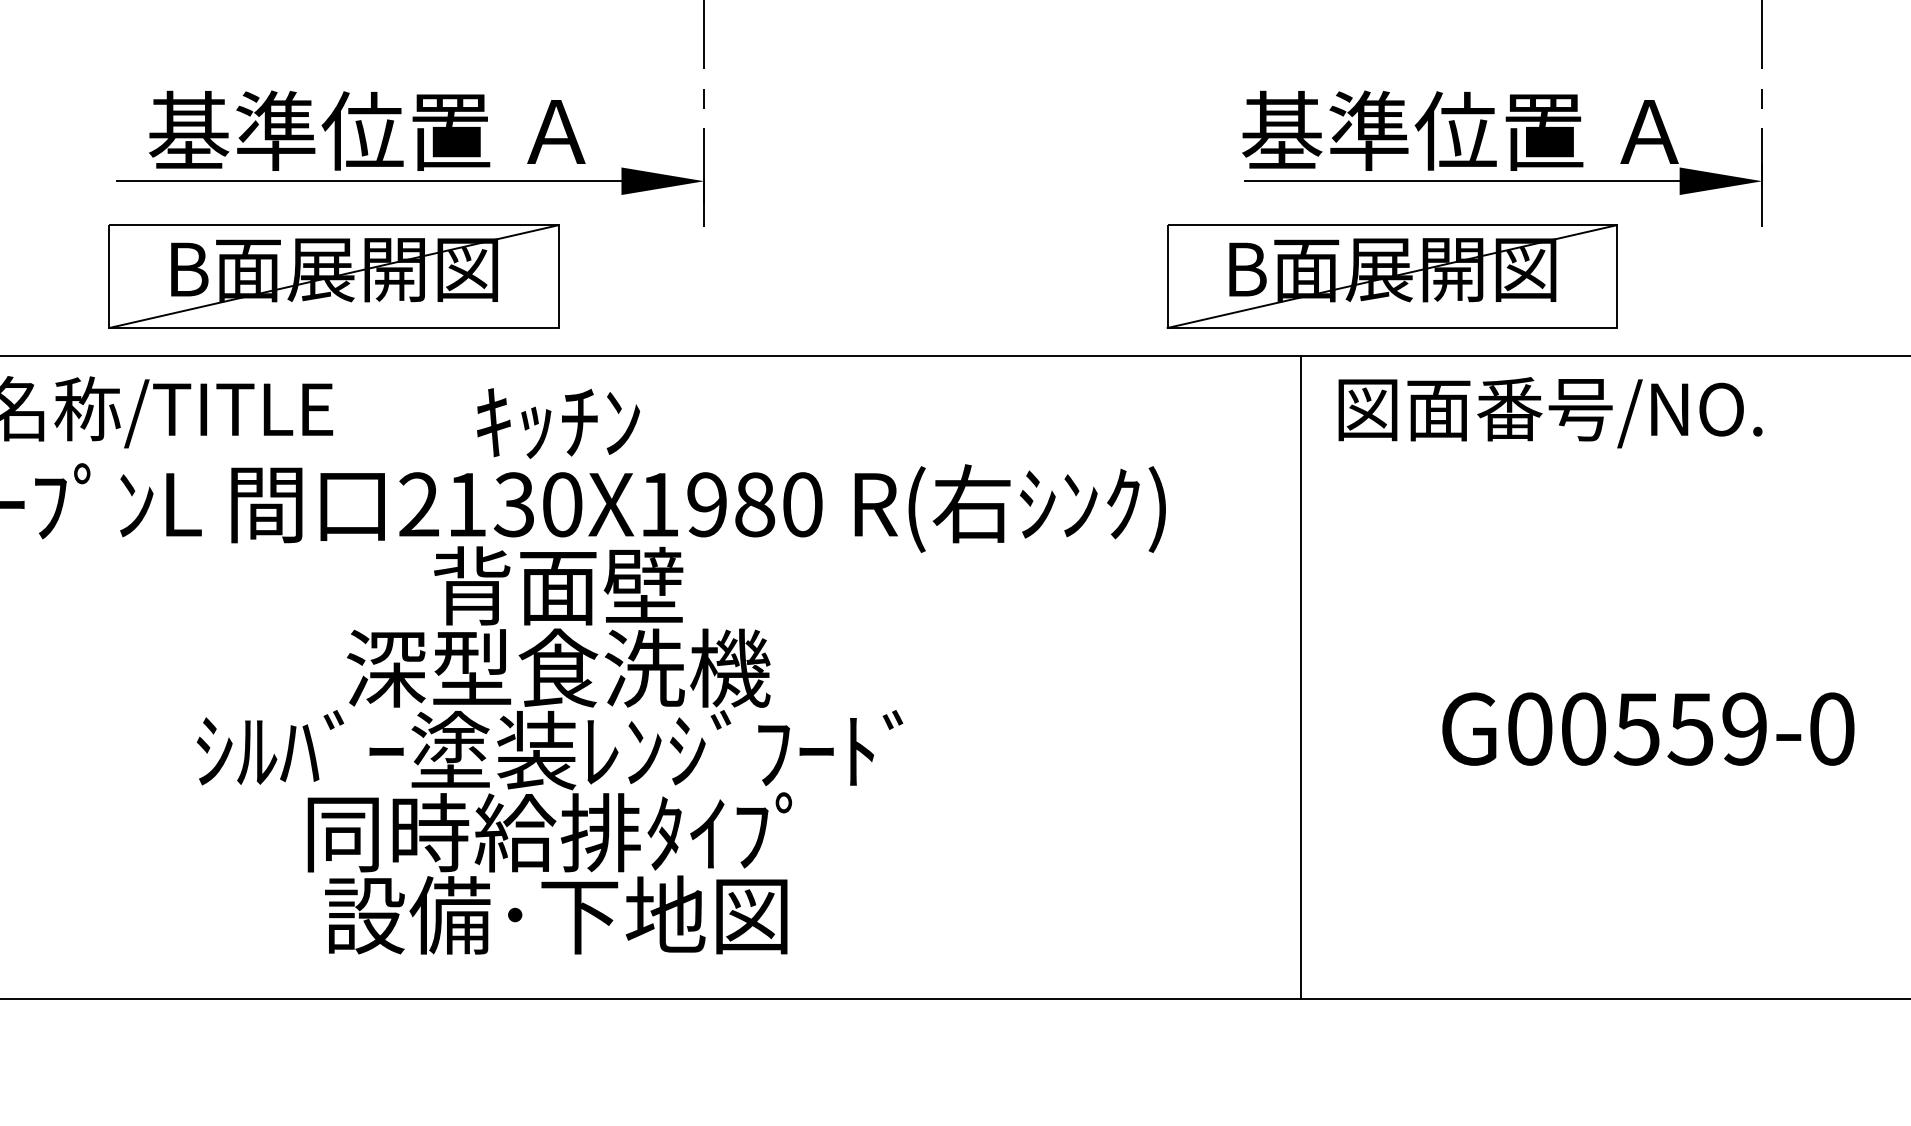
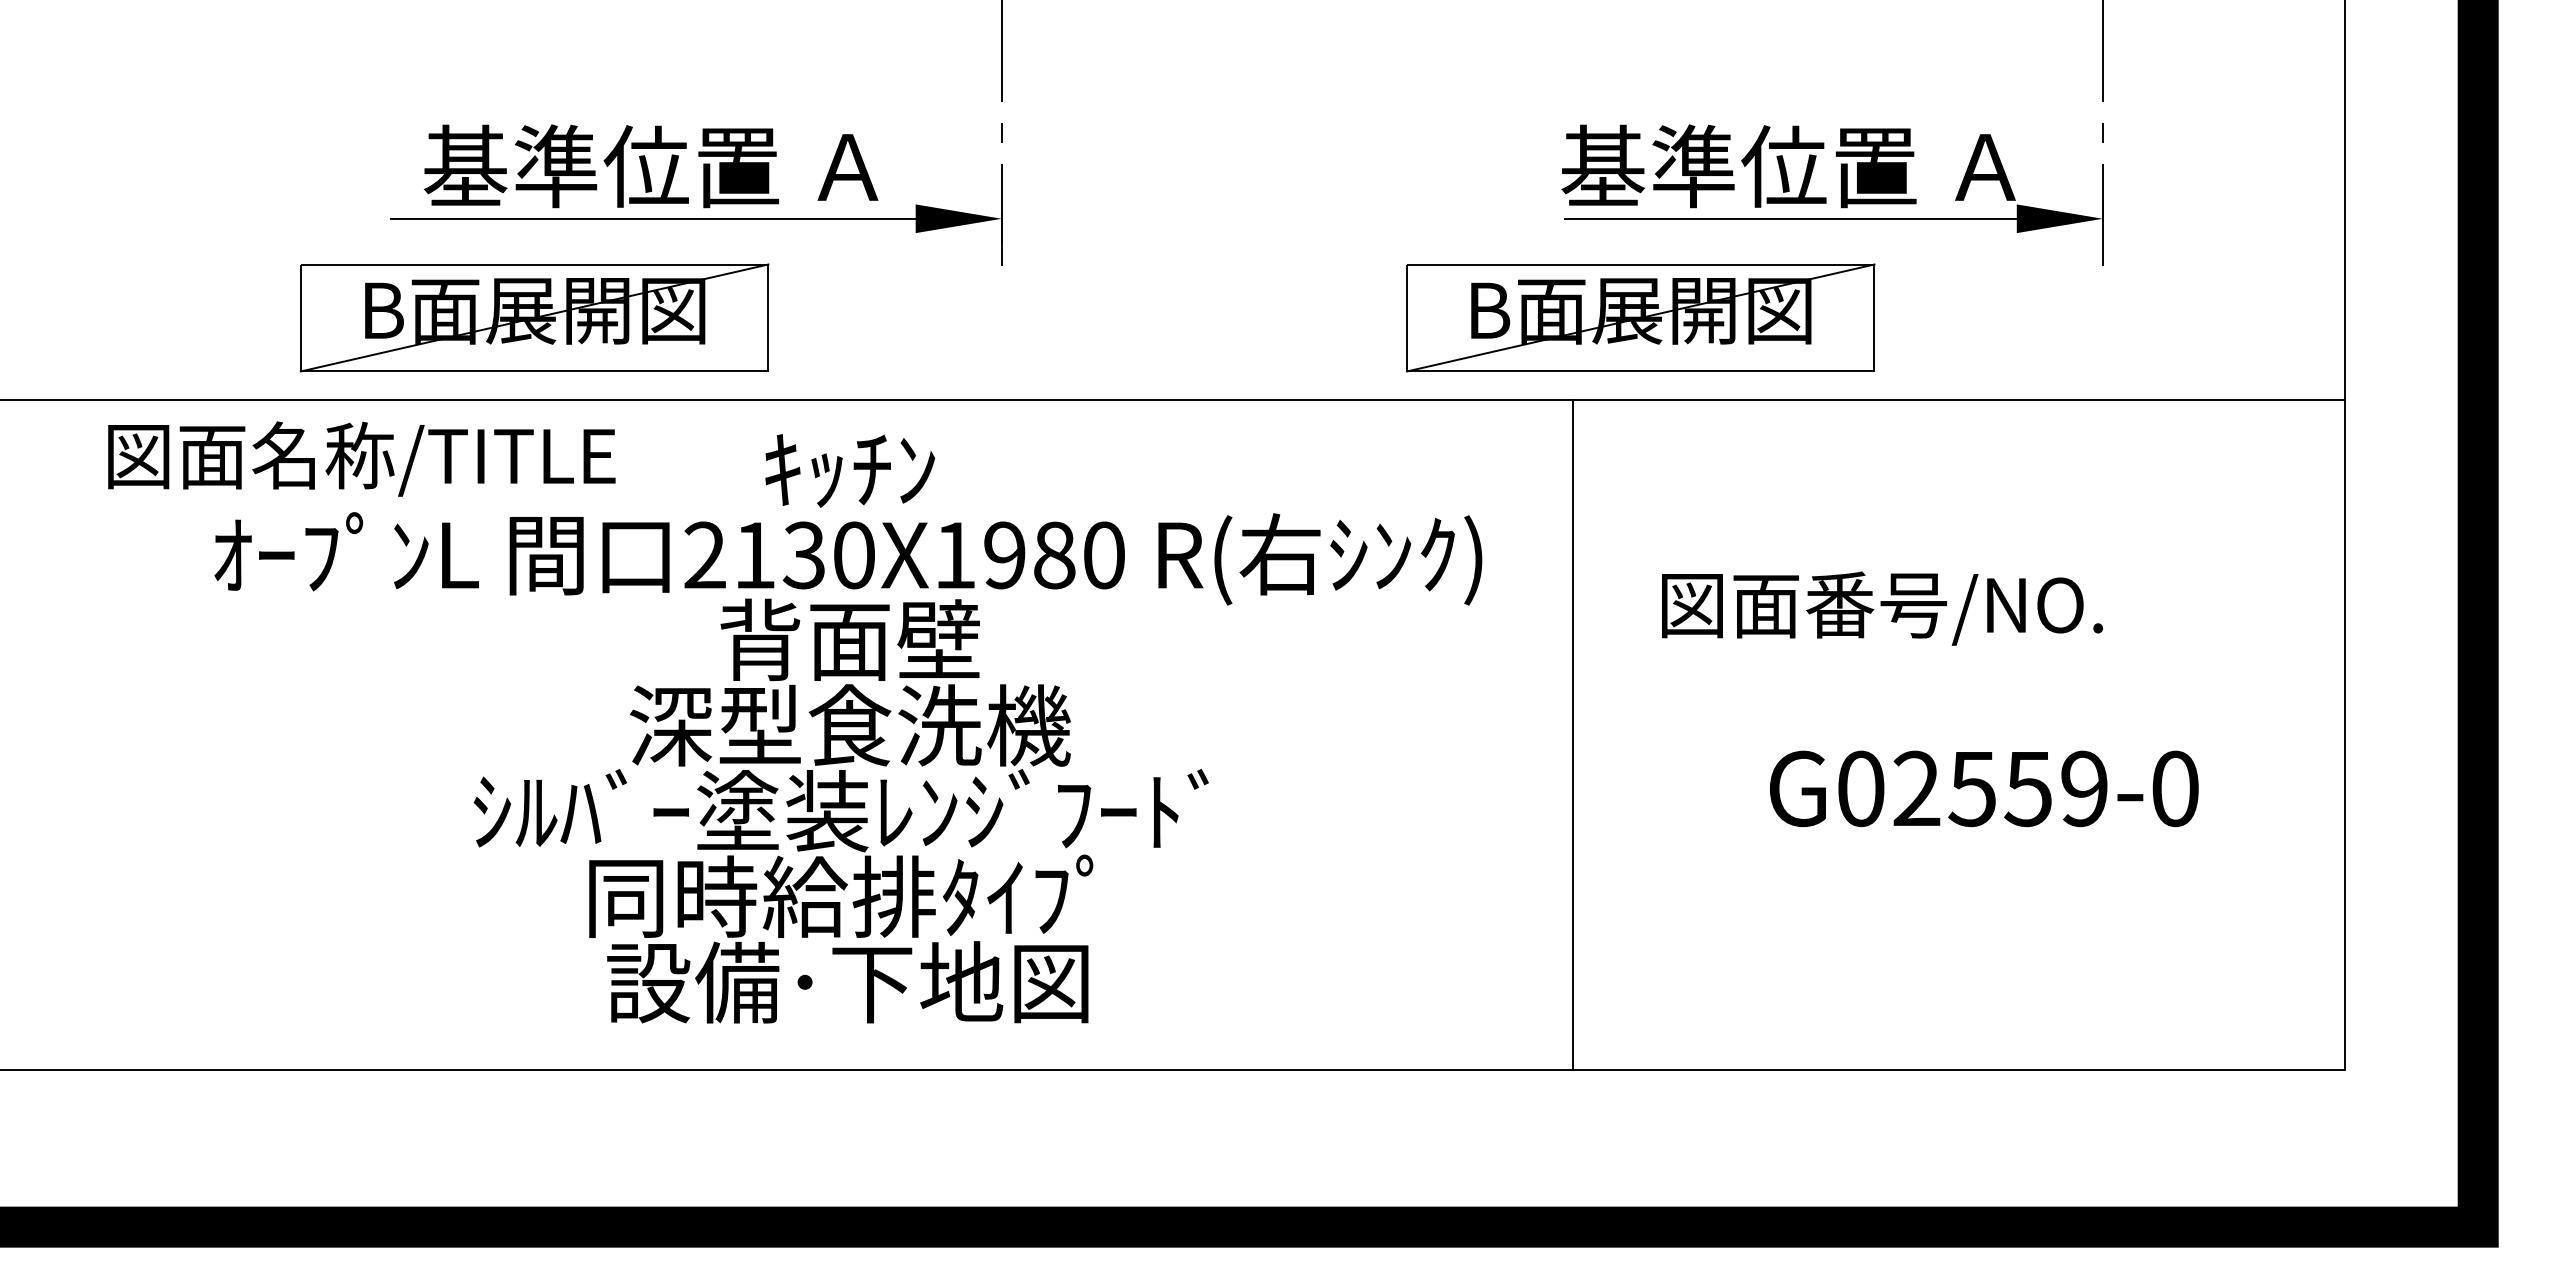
part: (333, 276) -> (534, 317), moved
part: (1392, 276) -> (1640, 317), moved
text: (1550, 412) -> (1882, 608), moved
line: (1300, 677) -> (1572, 735), moved
text: (1583, 728) -> (1916, 788), G00559-0 -> G02559-0

